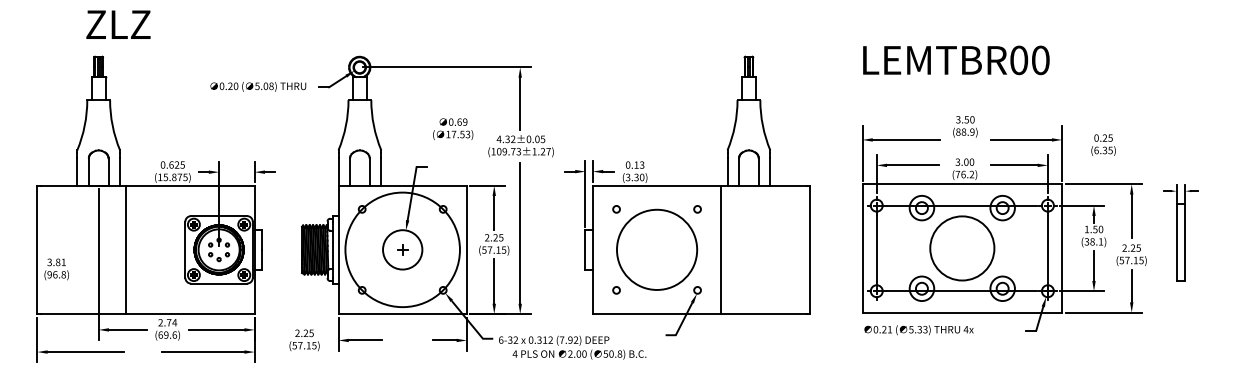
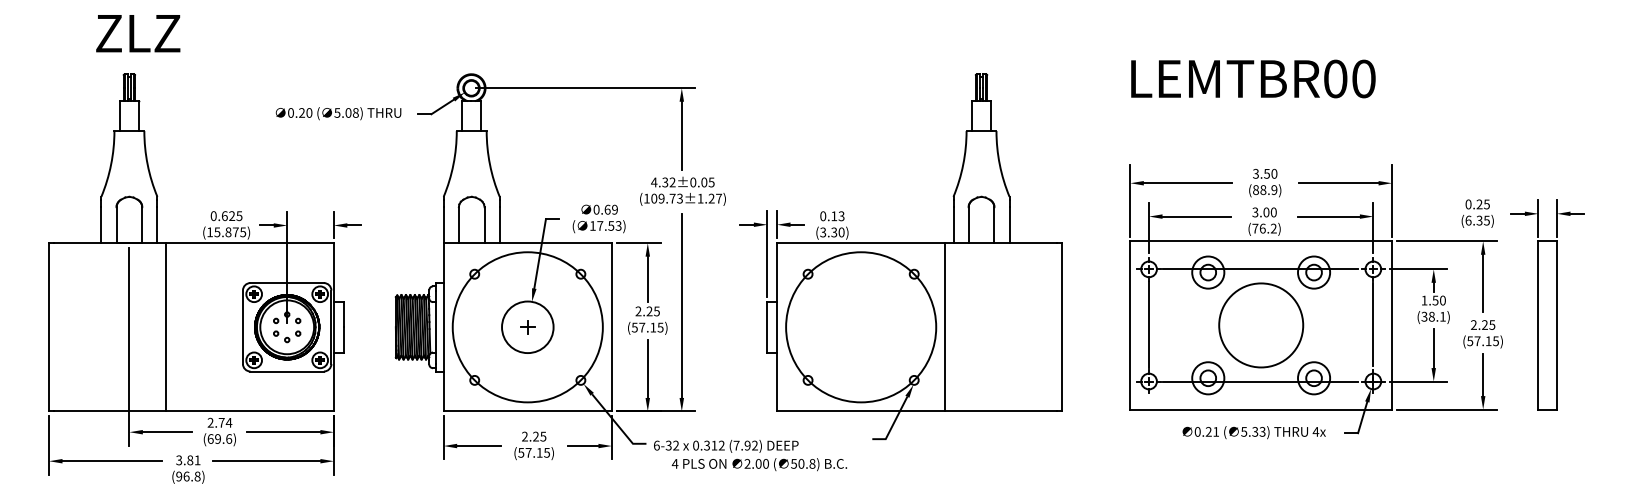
text: (118, 24) -> (138, 33), moved
text: (965, 126) -> (1265, 182), moved
text: (453, 128) -> (599, 218), moved
text: (1103, 144) -> (1477, 212), moved
part: (1180, 232) -> (1547, 304), size x1.67
circle: (656, 249) -> (860, 326), size x1.43
text: (56, 269) -> (188, 469), moved
text: (918, 330) -> (1253, 432), moved
text: (304, 340) -> (534, 446), moved

